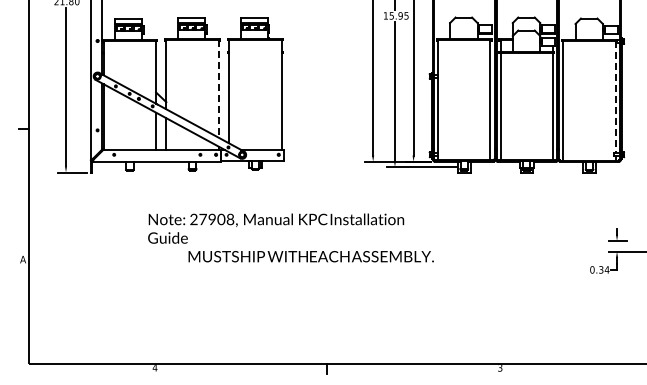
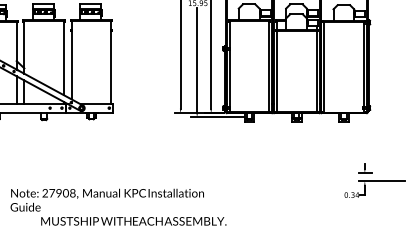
line: (218, 88) -> (63, 58), dashed -> solid
line: (615, 97) -> (363, 64), dashed -> solid
text: (290, 237) -> (118, 206), moved

